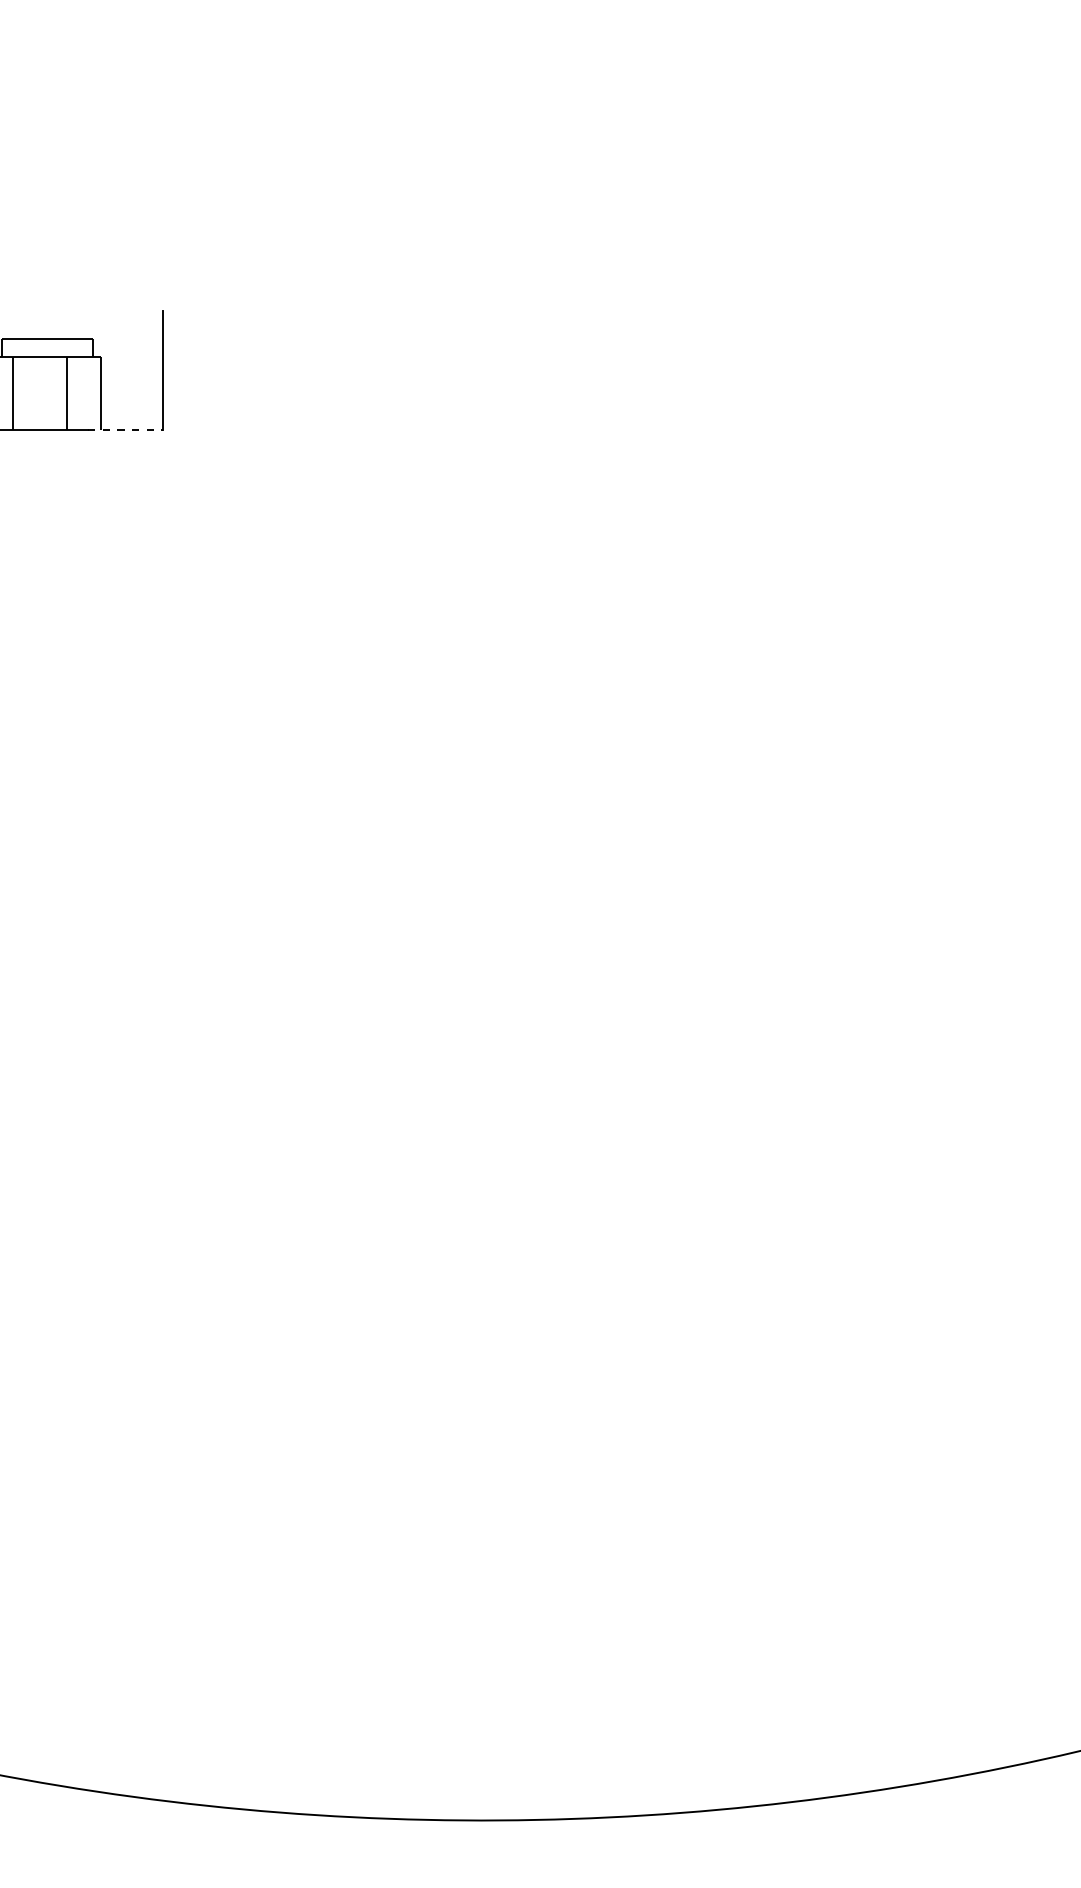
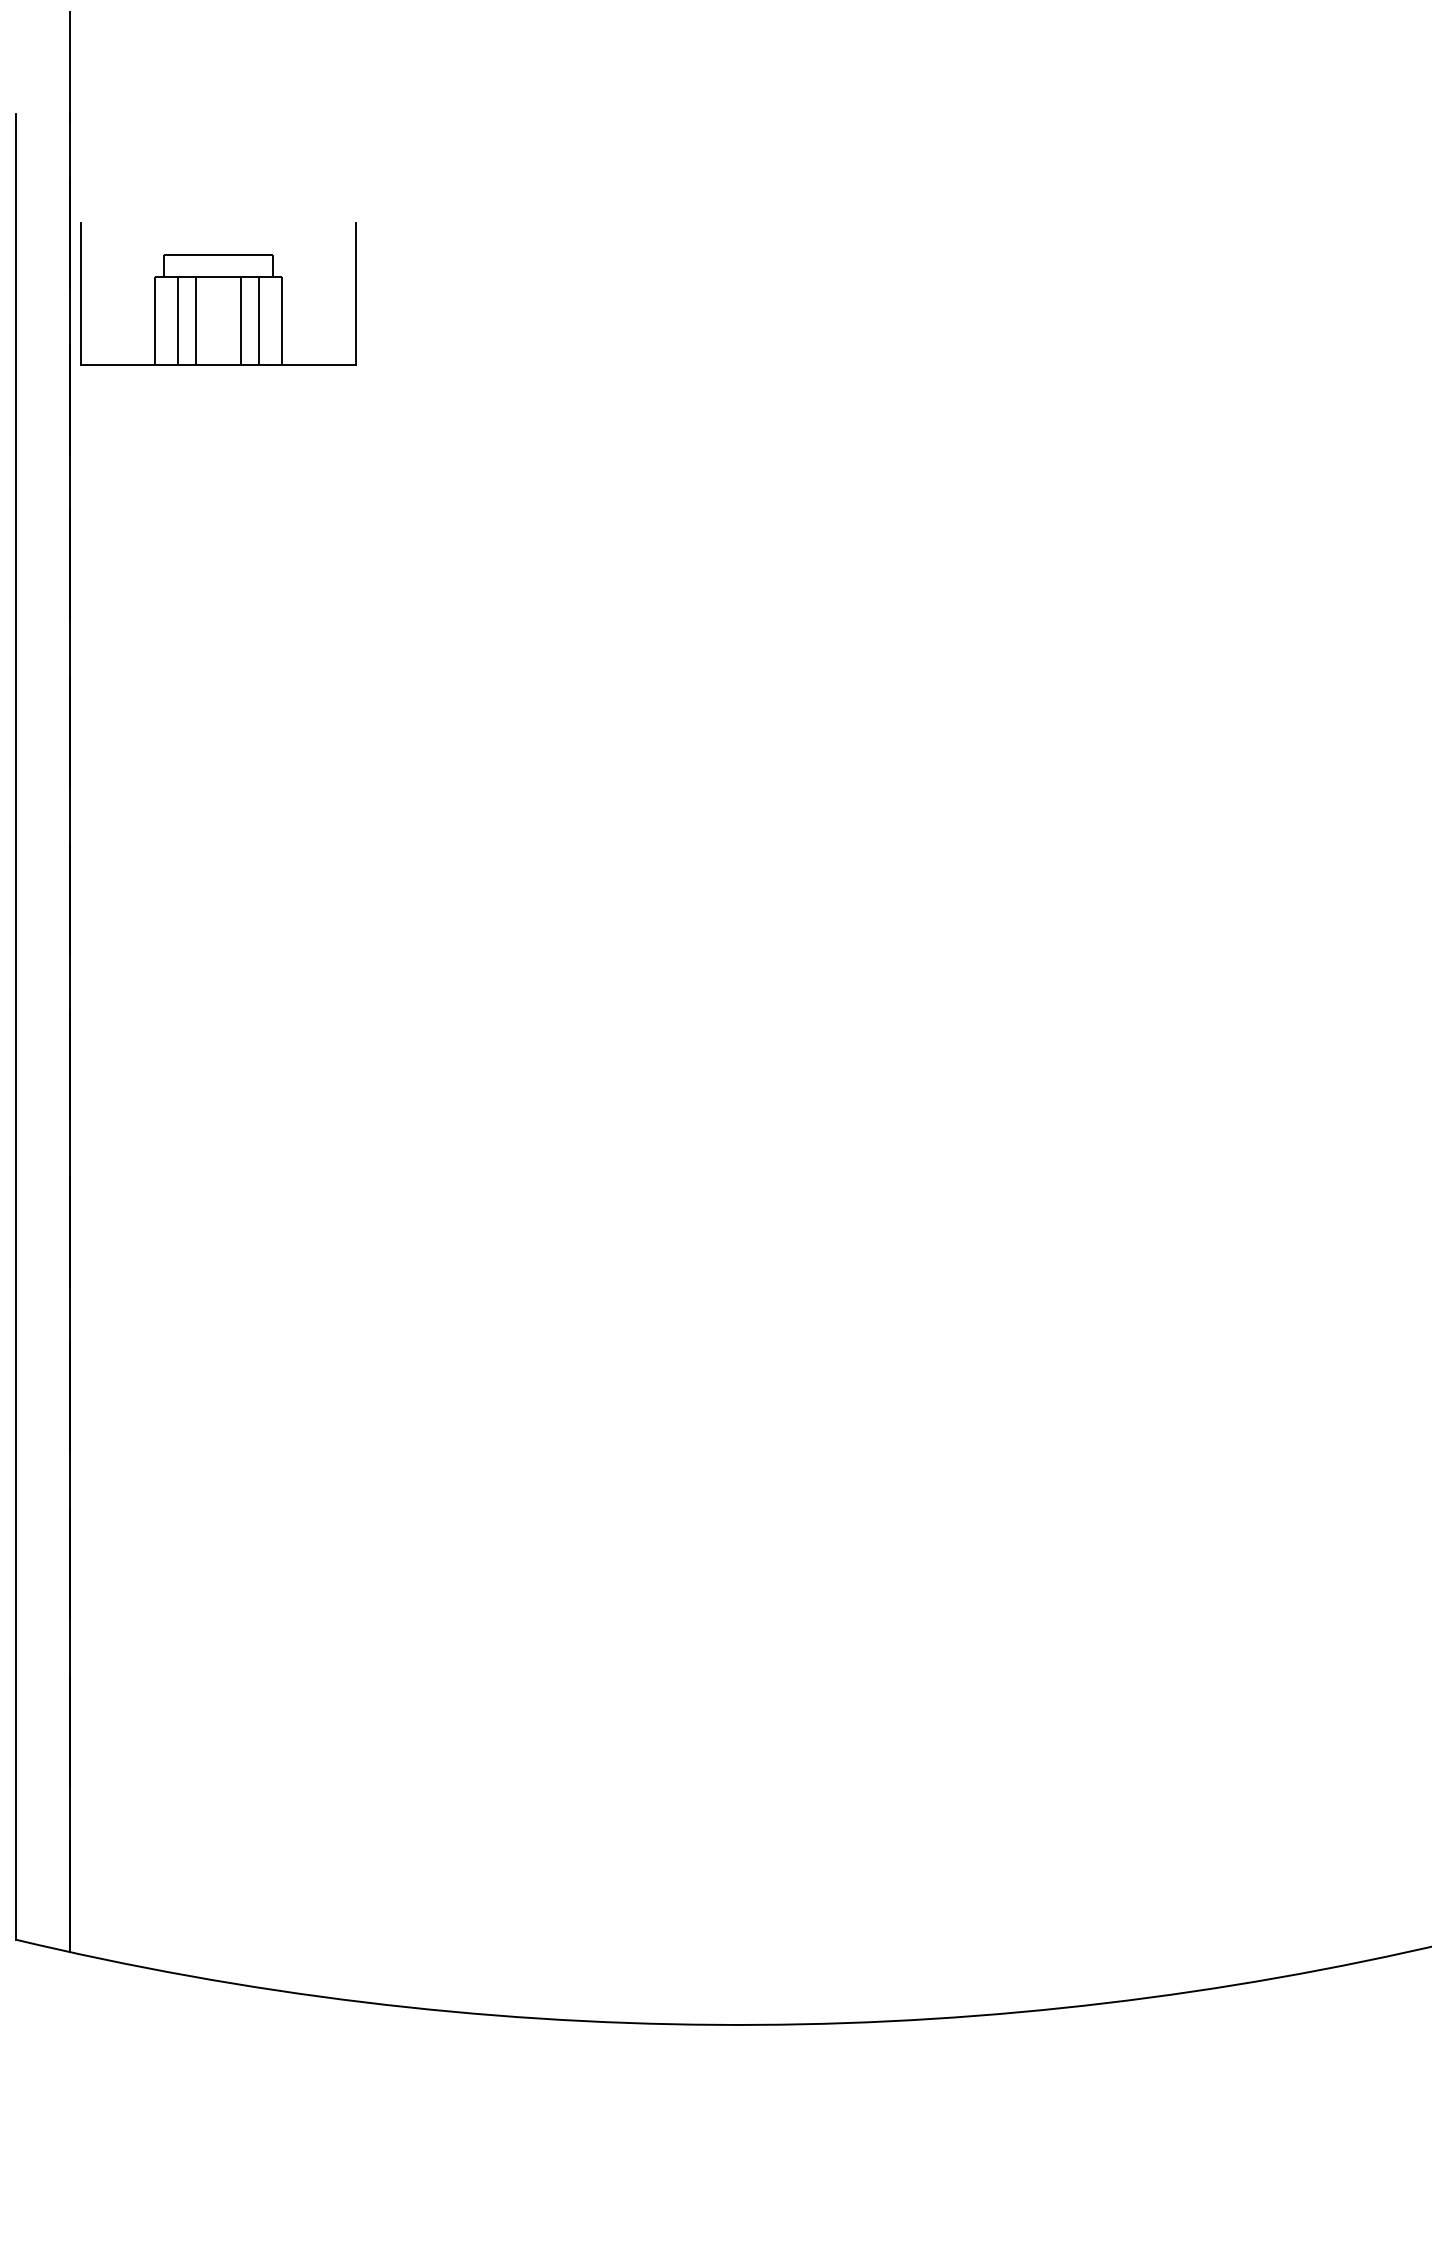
line: (29, 393) -> (196, 320), added
line: (81, 393) -> (259, 320), added
line: (125, 430) -> (311, 364), dashed -> solid

